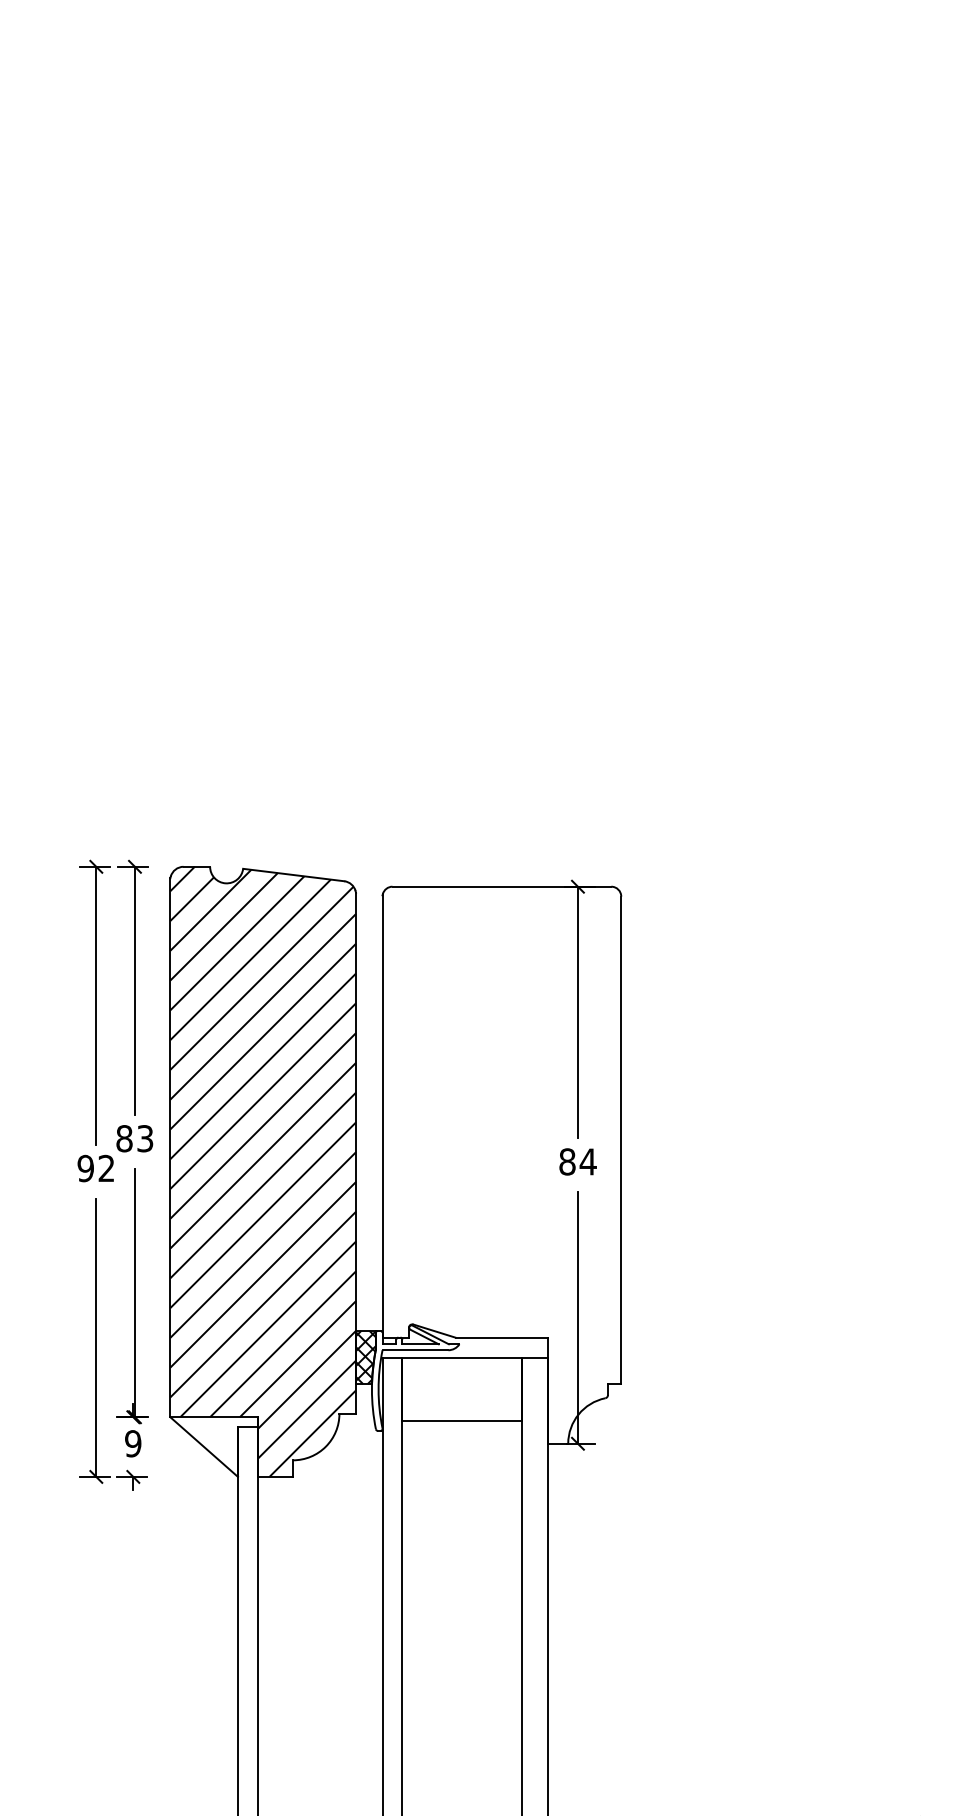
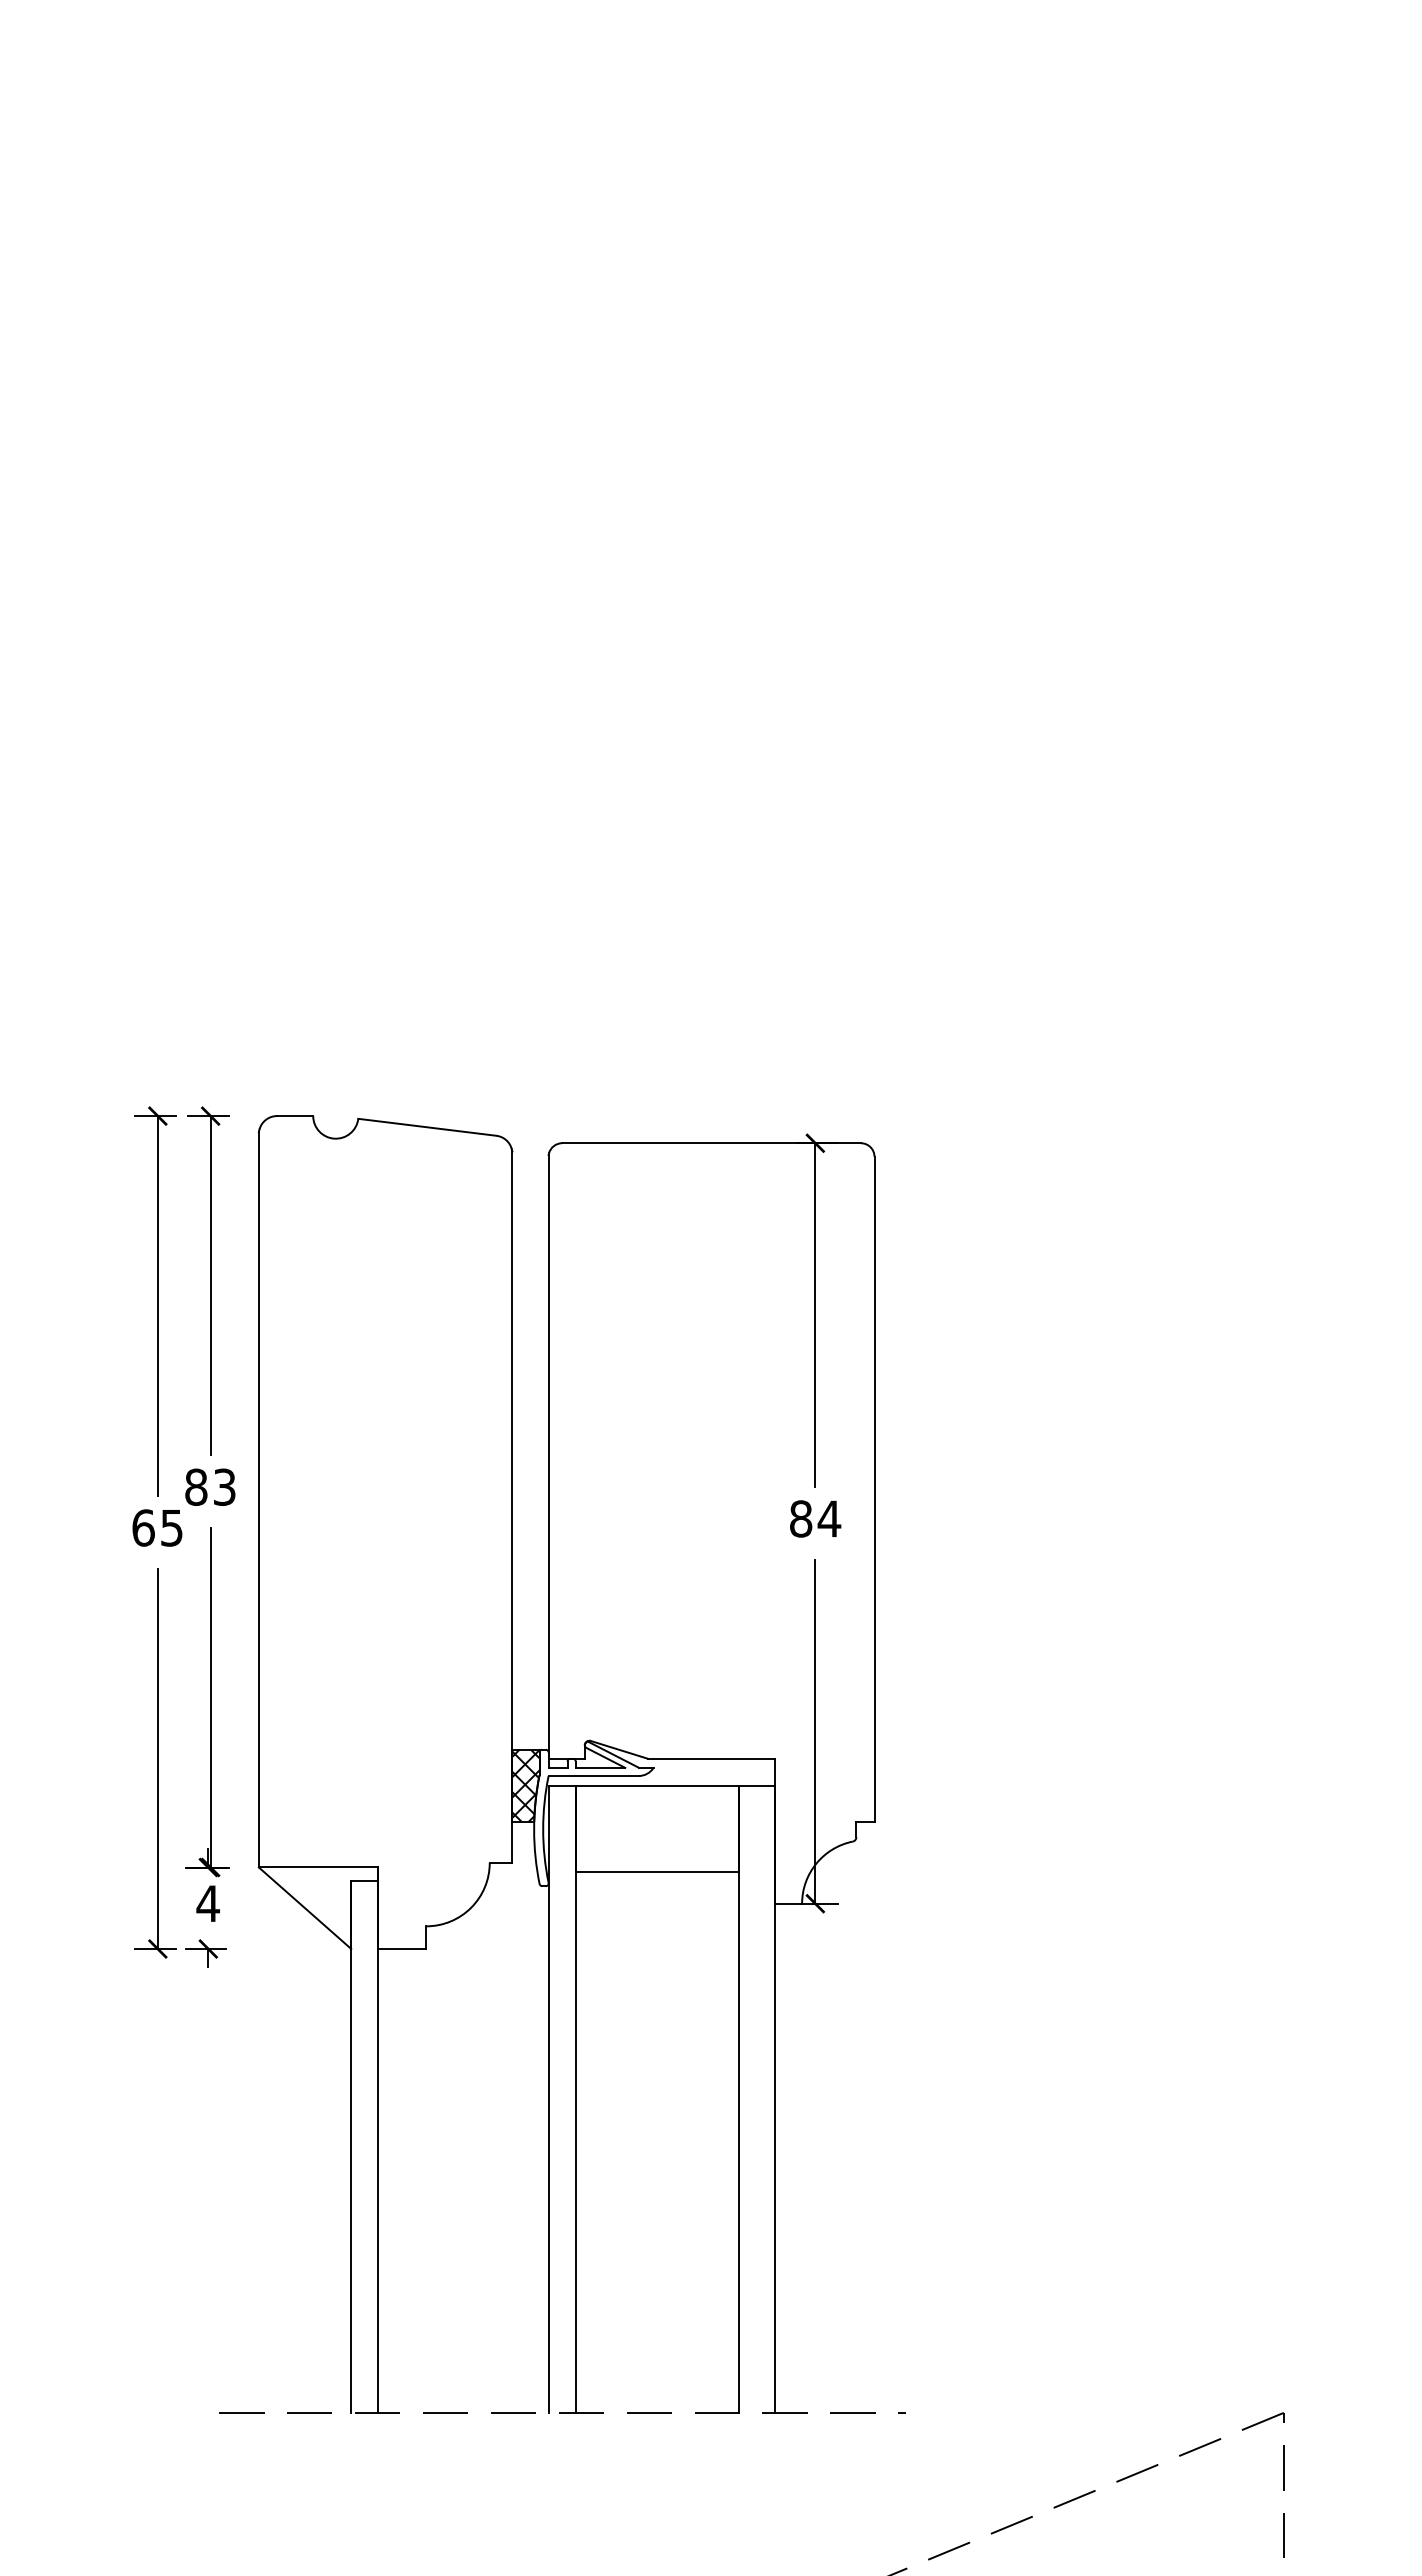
text: (96, 1168) -> (157, 1527), 92 -> 65
hatch: (263, 1171) -> (385, 1532), removed
text: (132, 1443) -> (207, 1903), 9 -> 4

